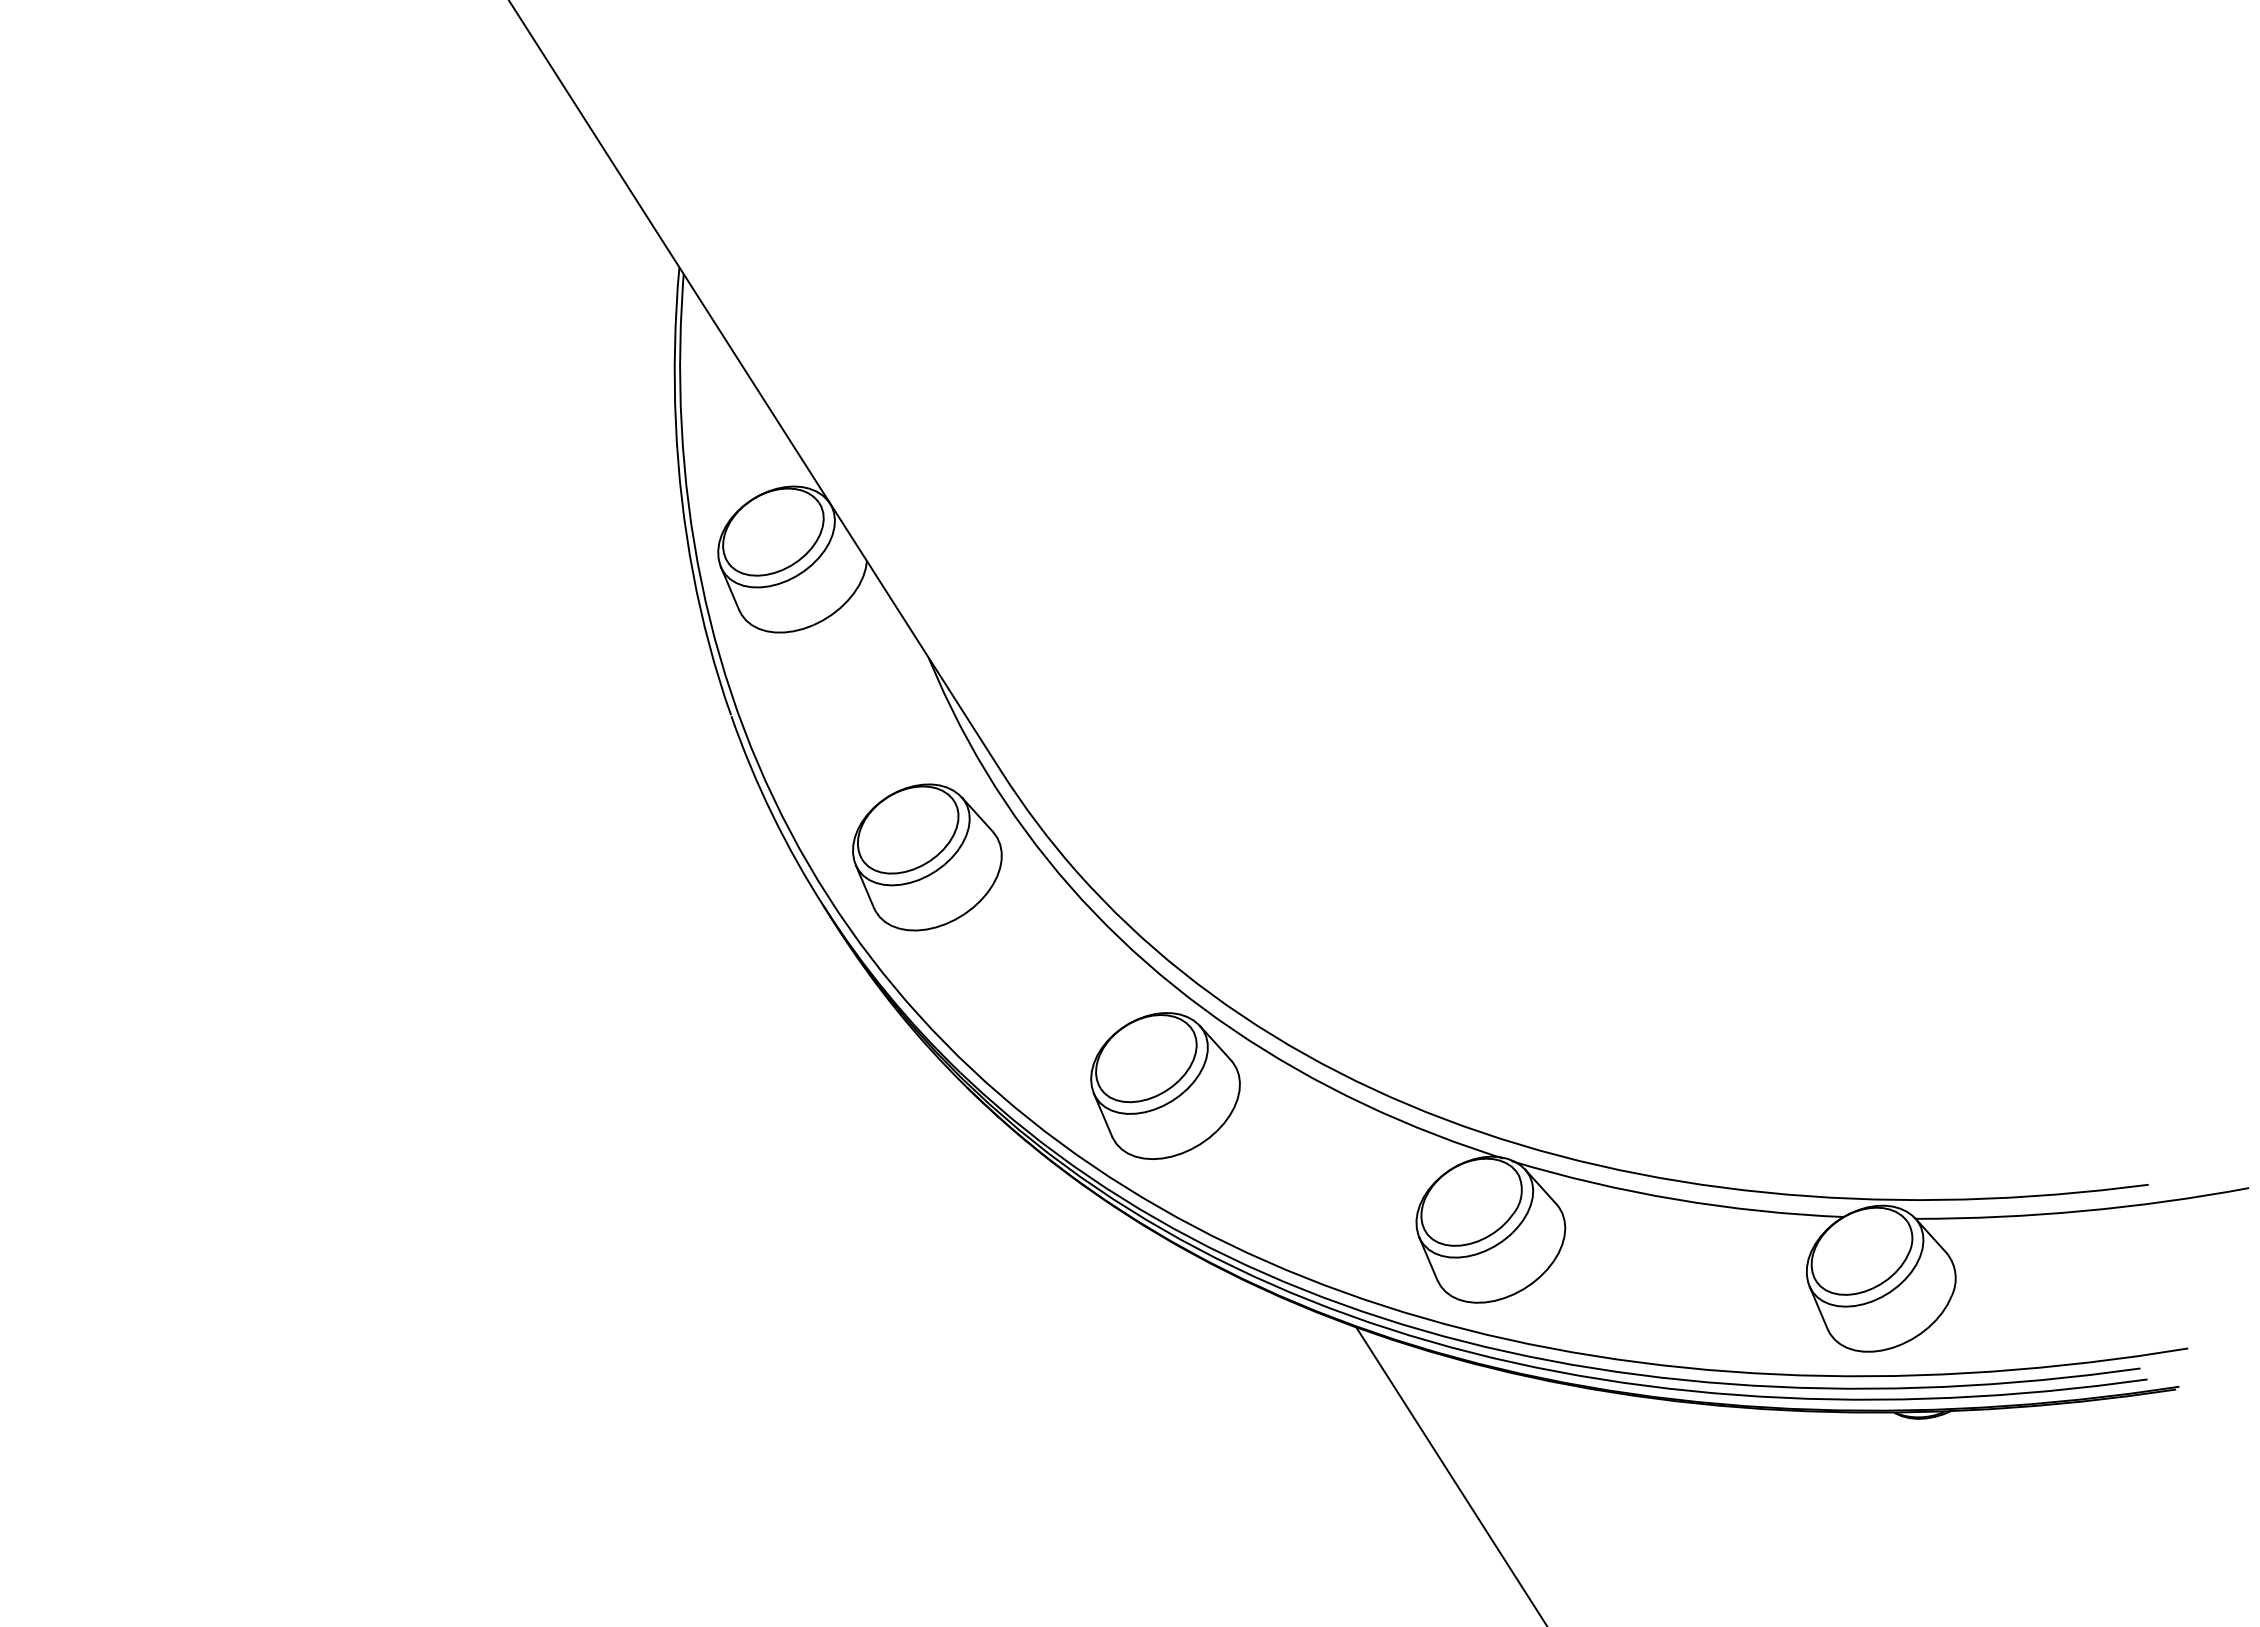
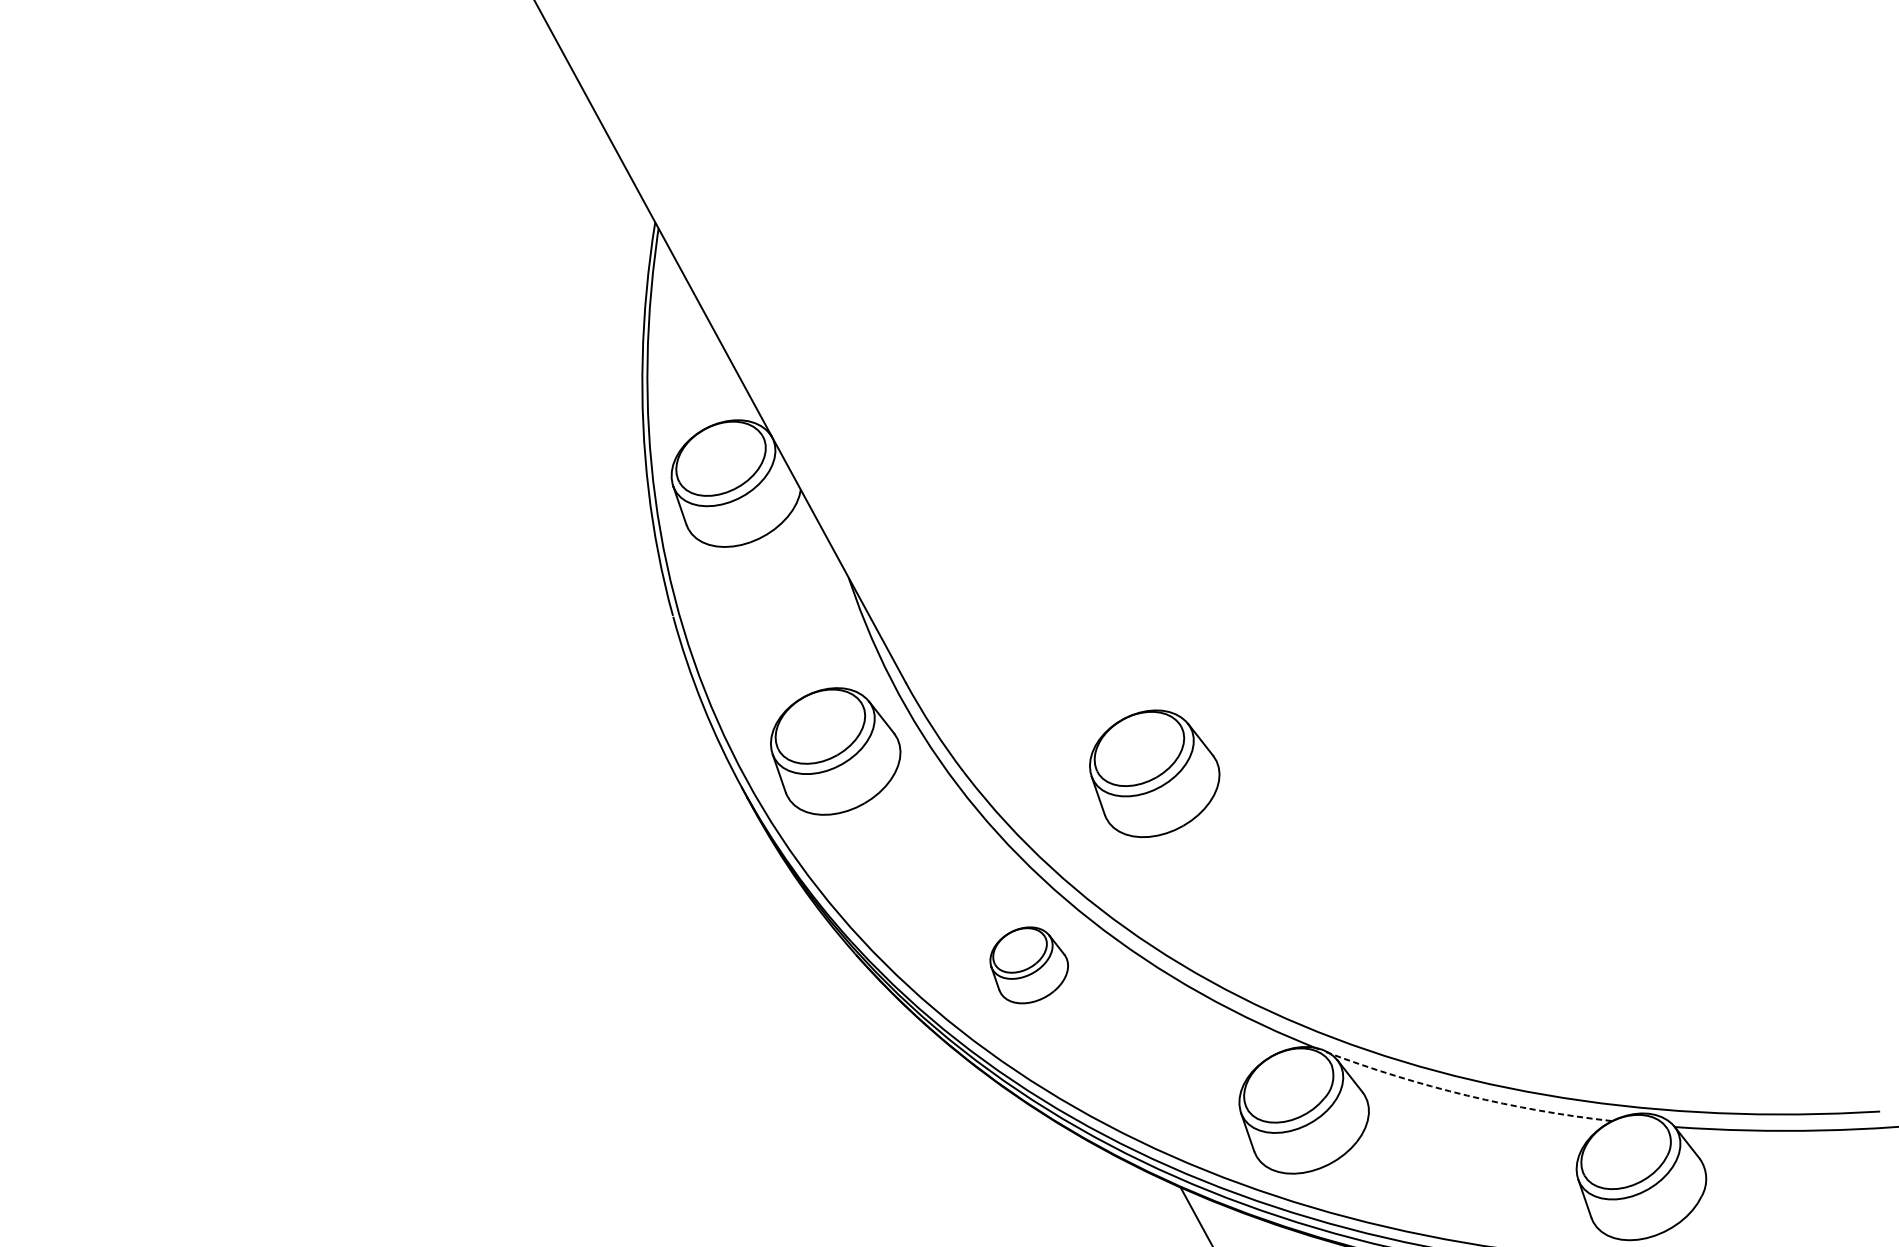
part: (1293, 857) -> (1154, 774), added
part: (1165, 1085) -> (1029, 965), size x0.6
arc: (1676, 1199) -> (1467, 1095), solid -> dashed

